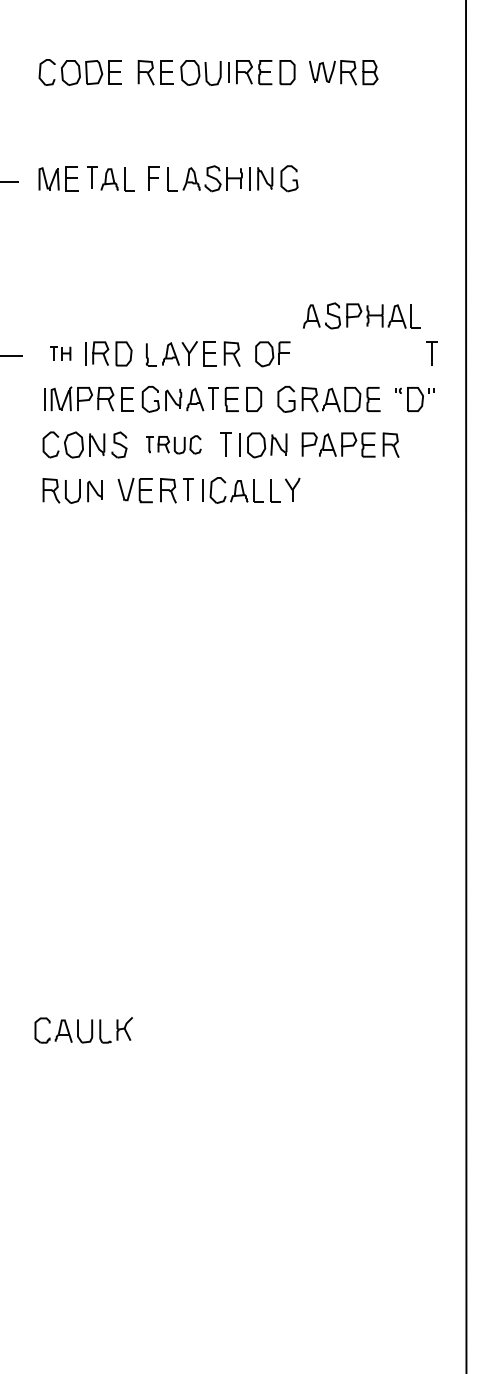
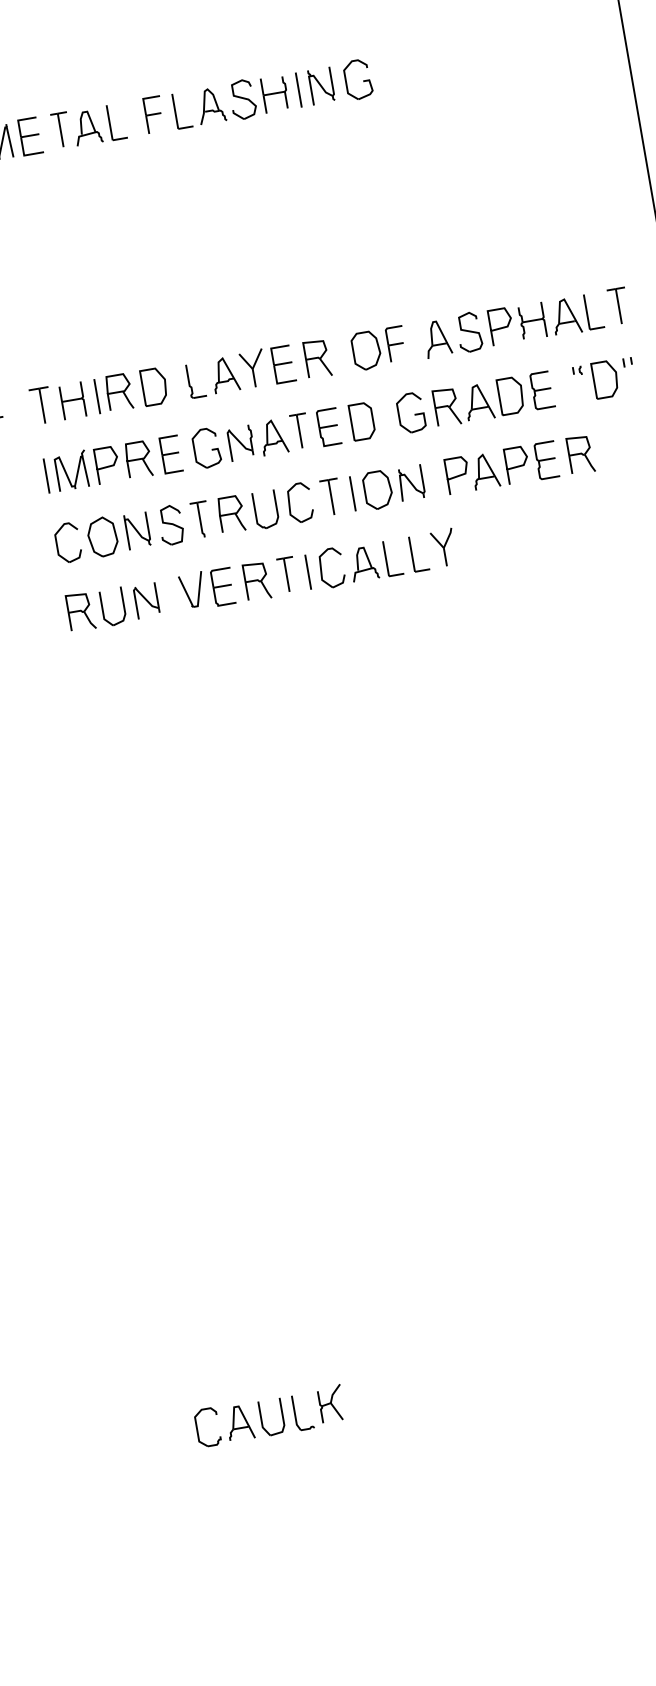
part: (361, 315) -> (512, 324), moved
part: (60, 353) -> (58, 402), size x1.67
part: (173, 444) -> (252, 510), size x1.43

